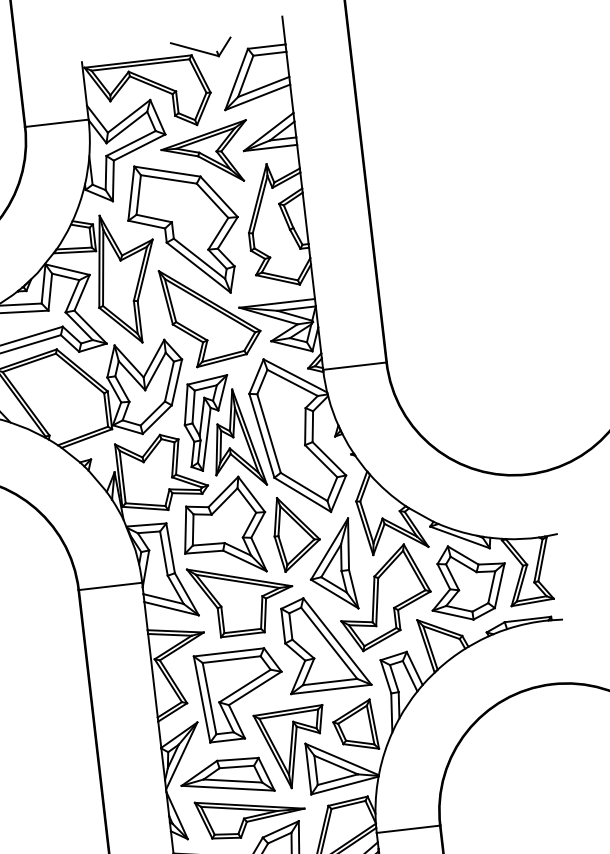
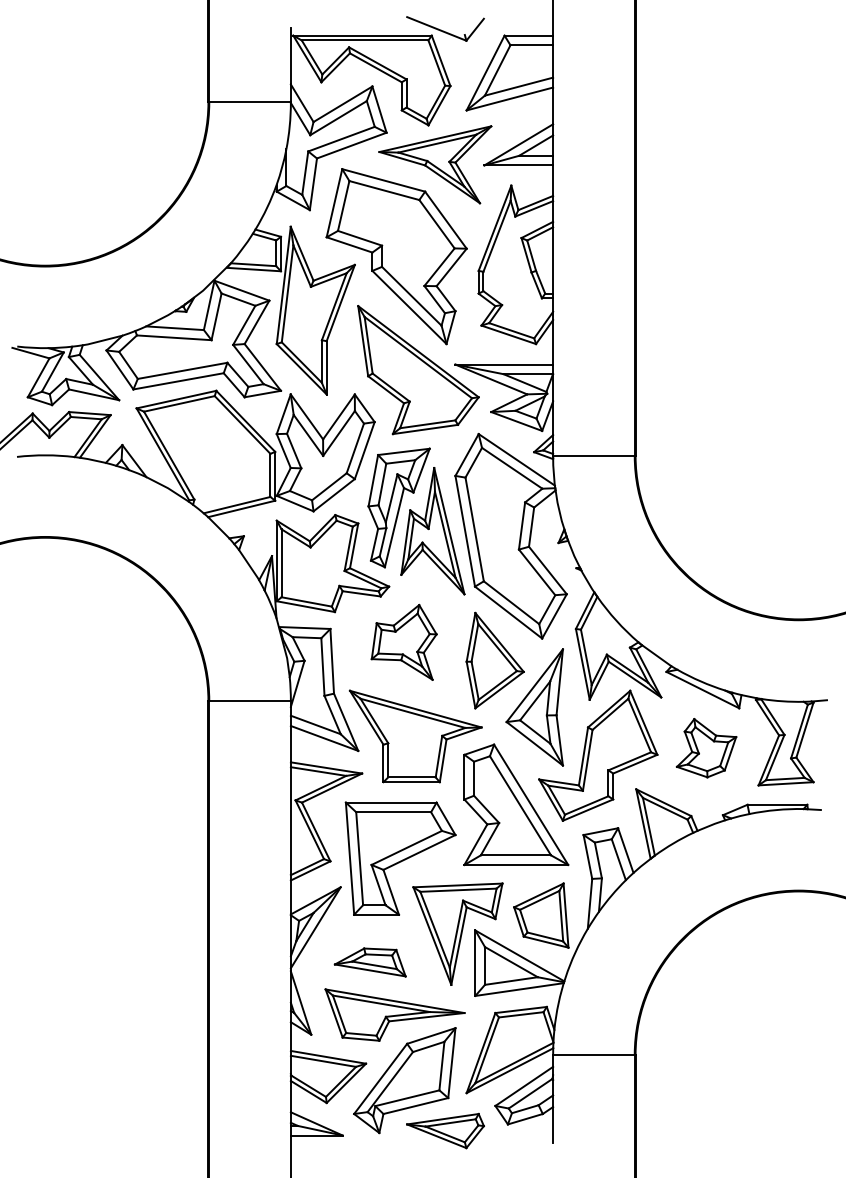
part: (224, 527) -> (404, 642), size x0.6
part: (467, 581) -> (706, 747), size x0.6
part: (227, 777) -> (370, 962), size x0.6

